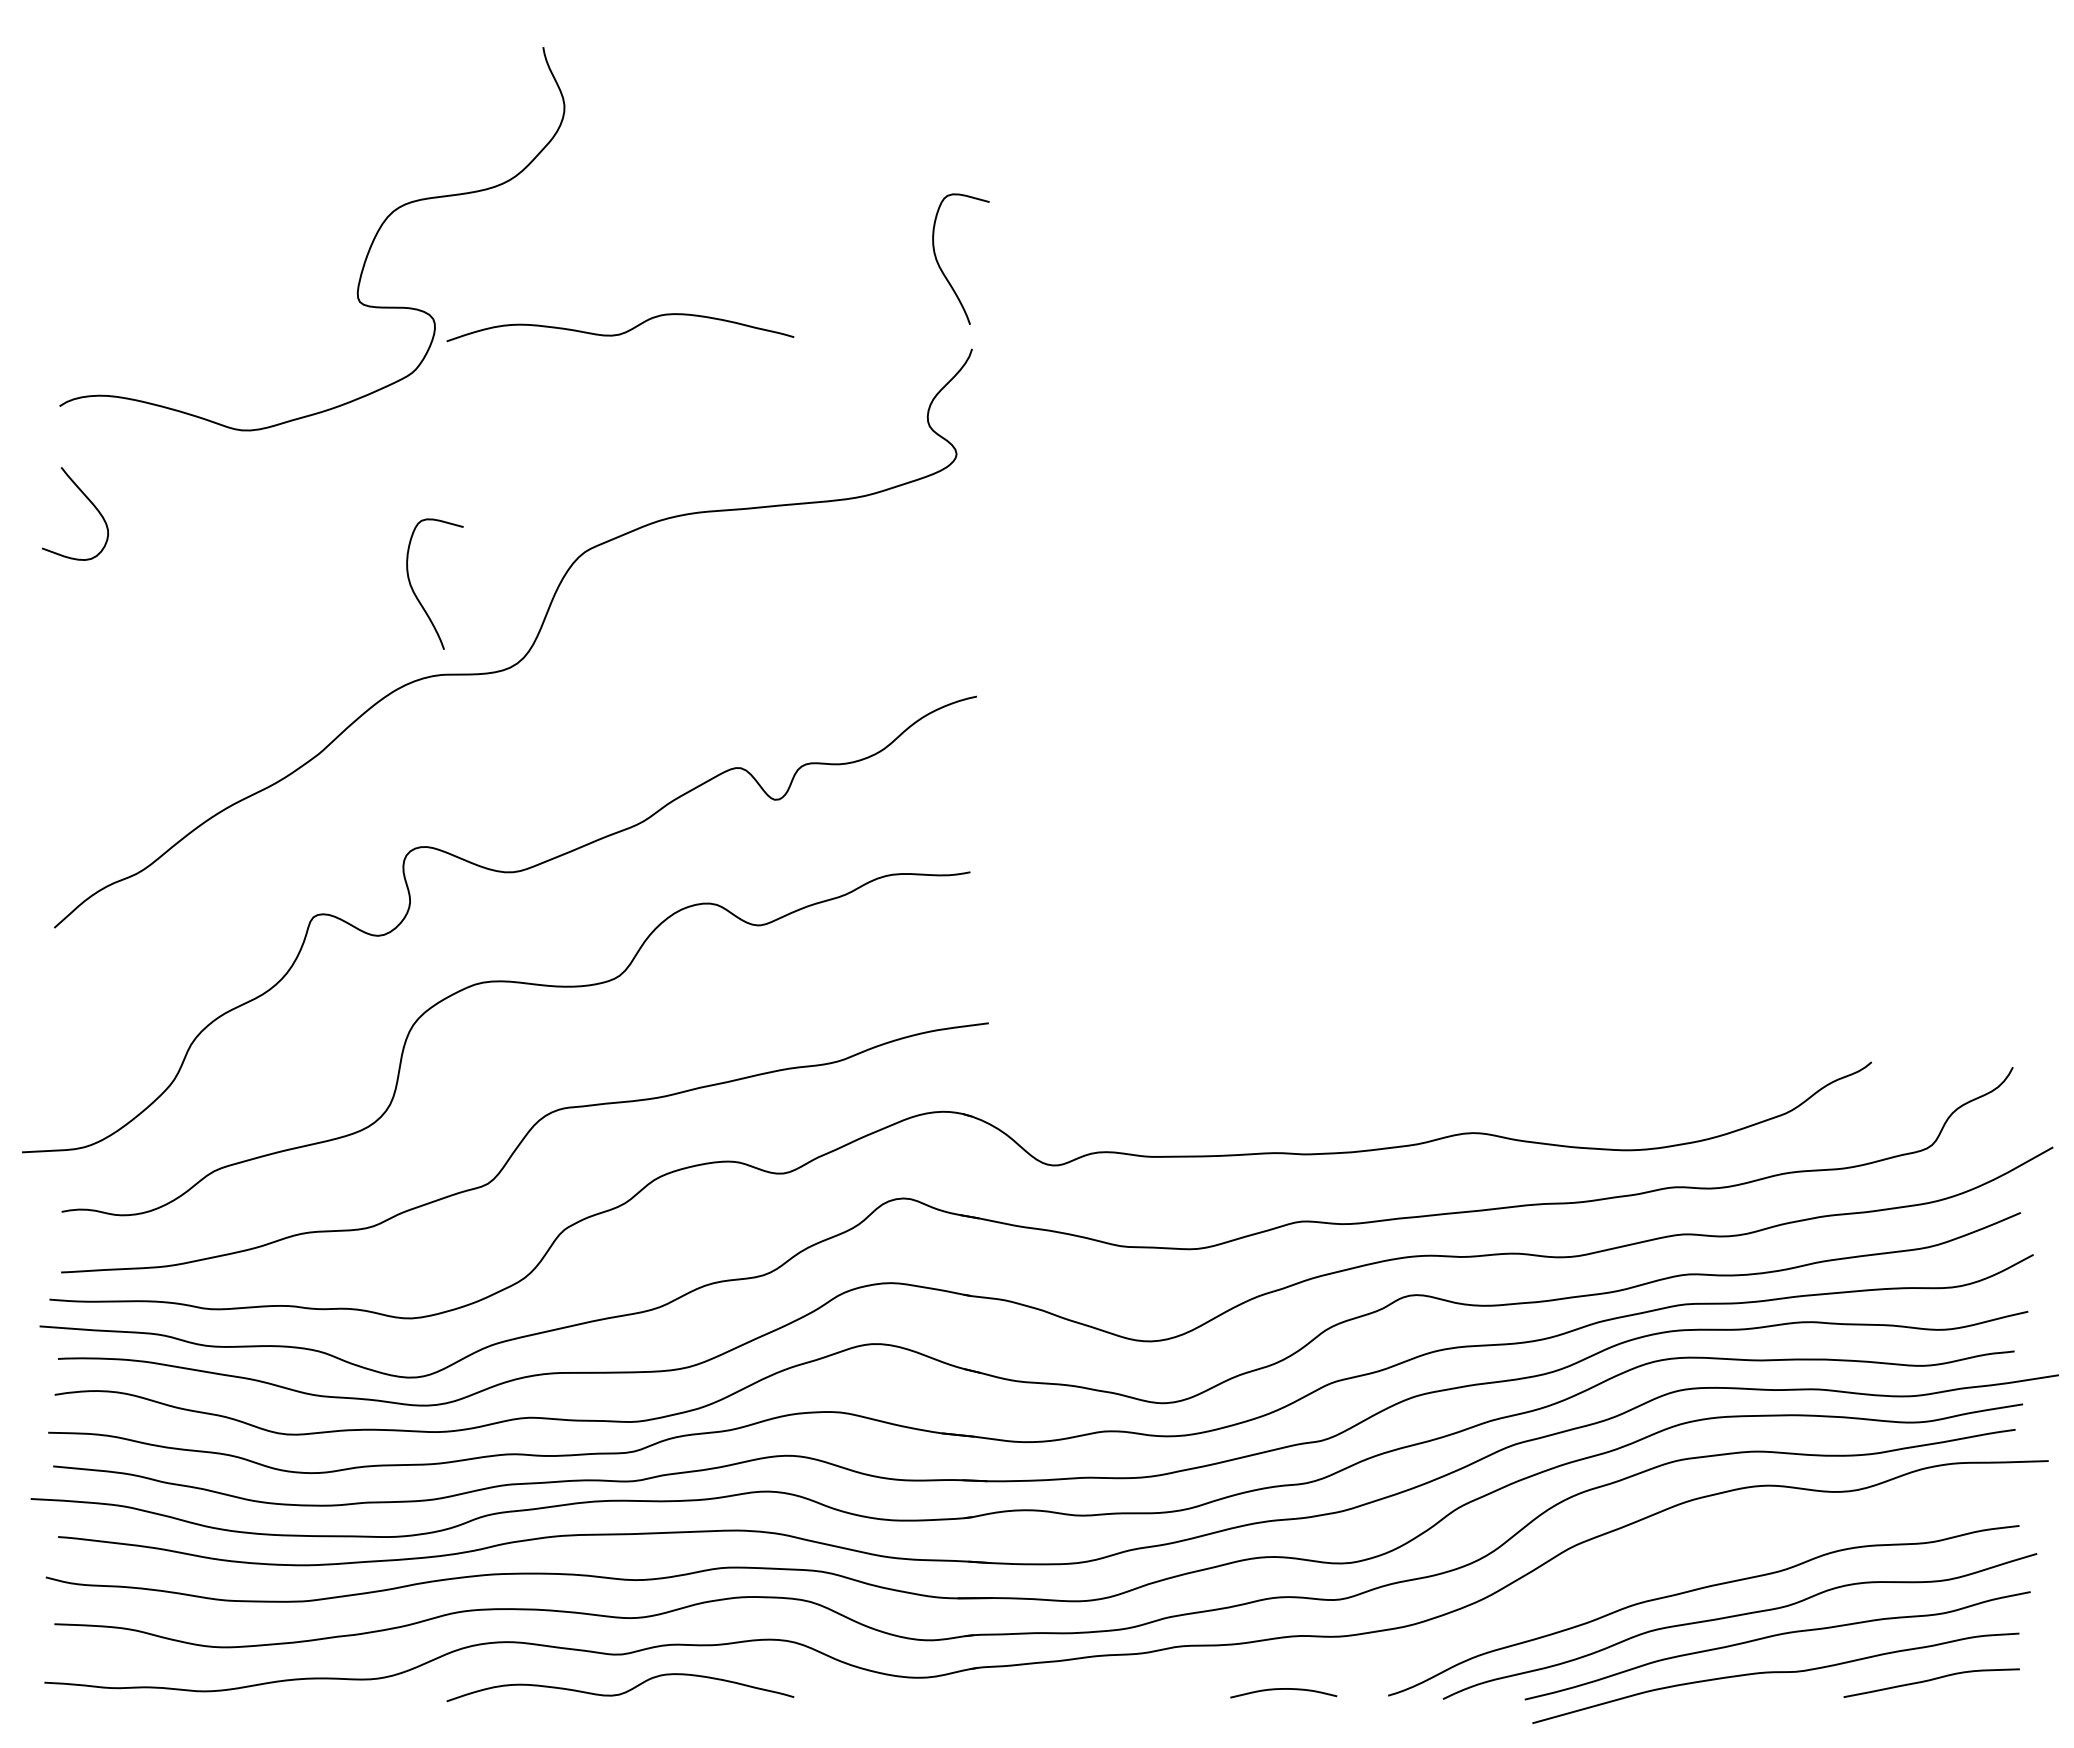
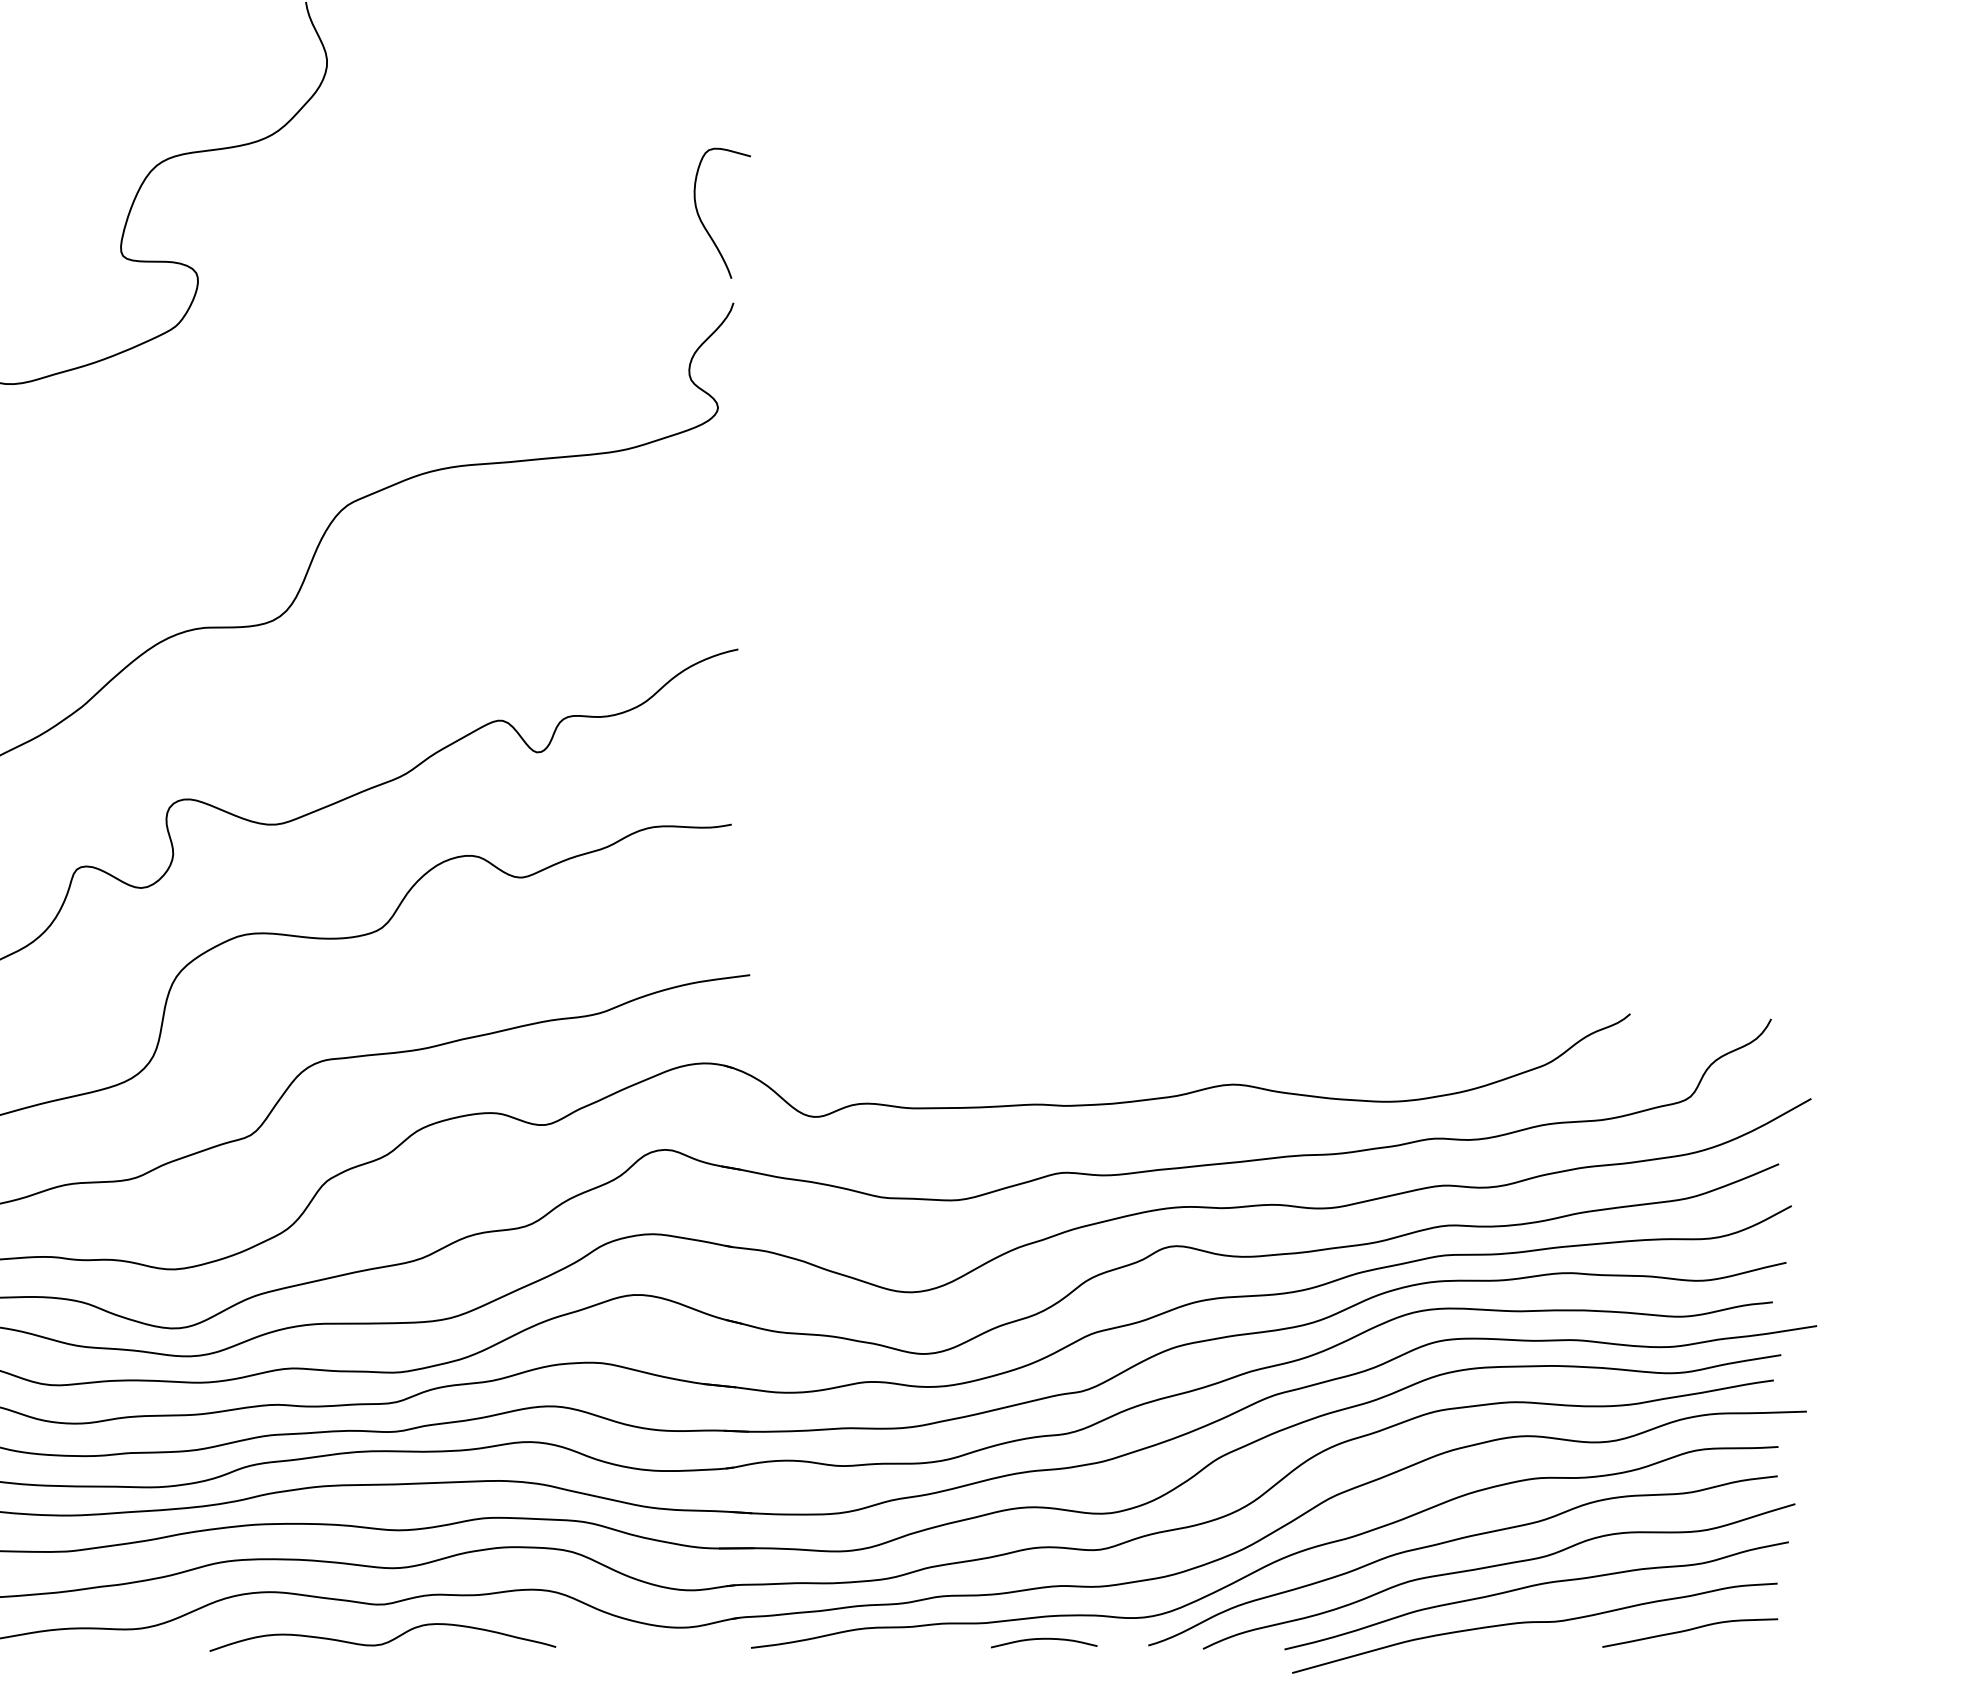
curve: (621, 332) -> (383, 286), removed
curve: (417, 596) -> (180, 549), removed
curve: (1511, 1612) -> (1271, 1562), added

